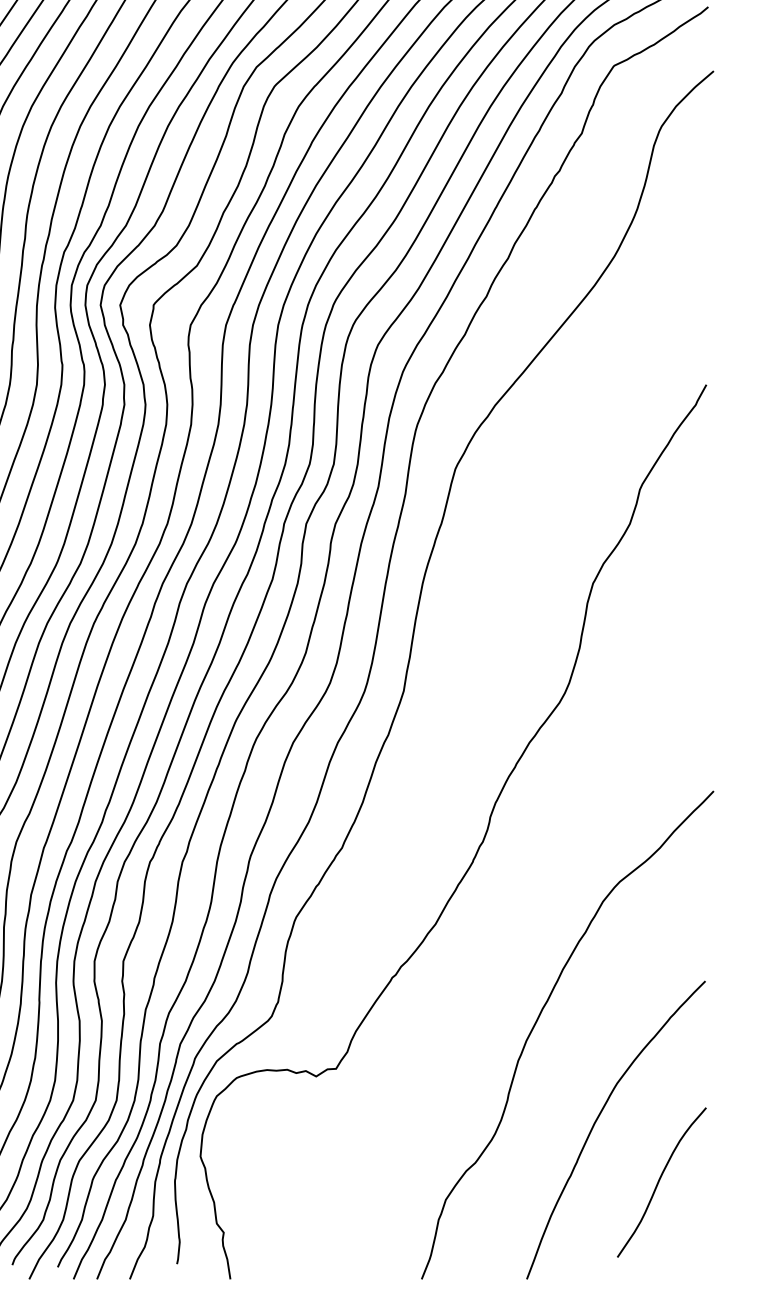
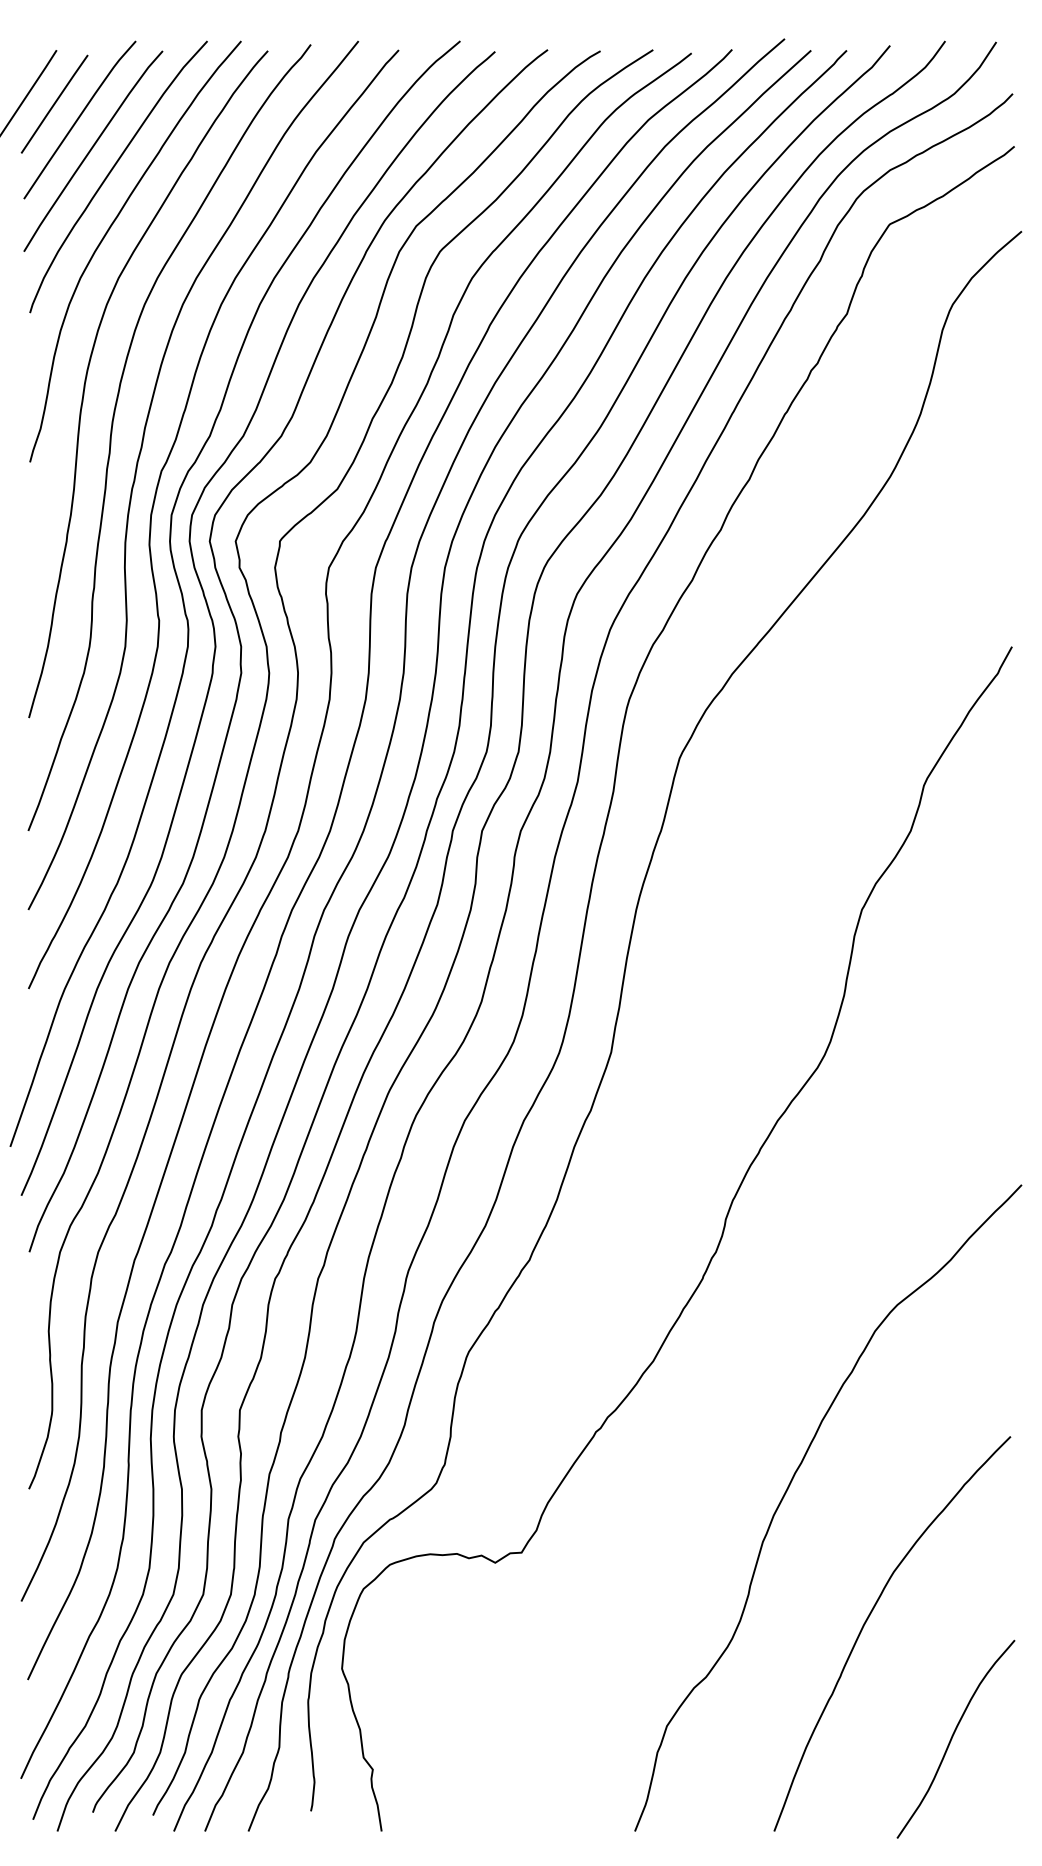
curve: (659, 1180) -> (953, 1736), moved

